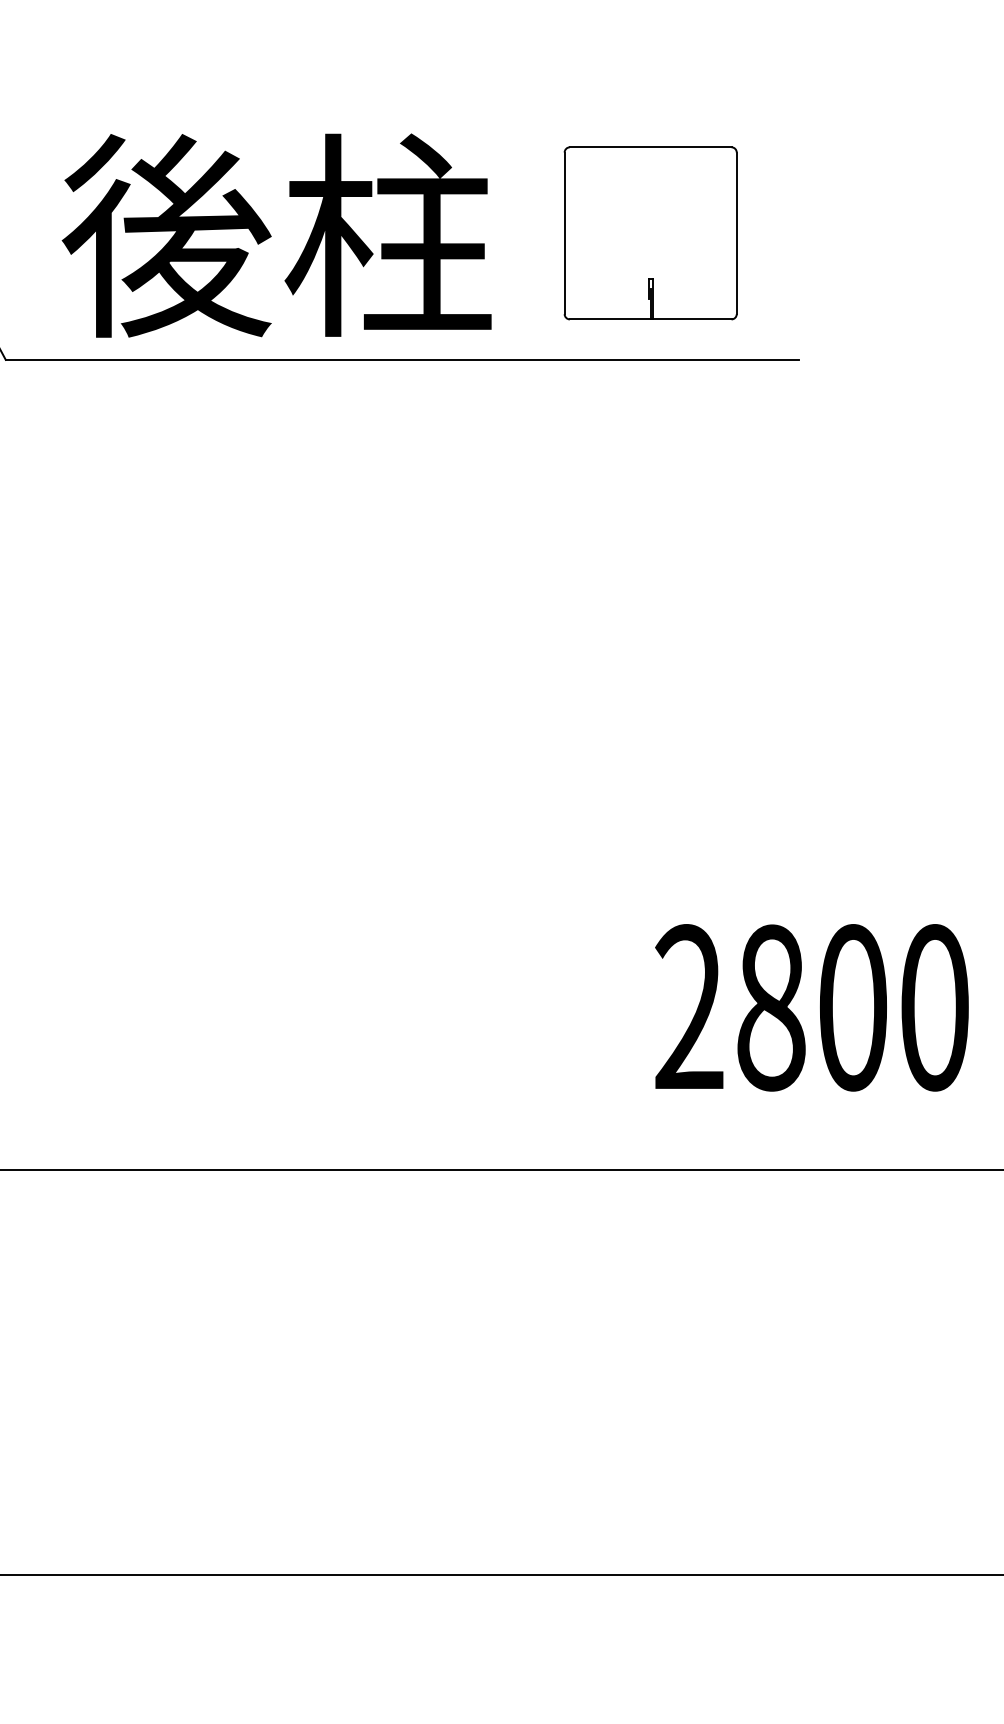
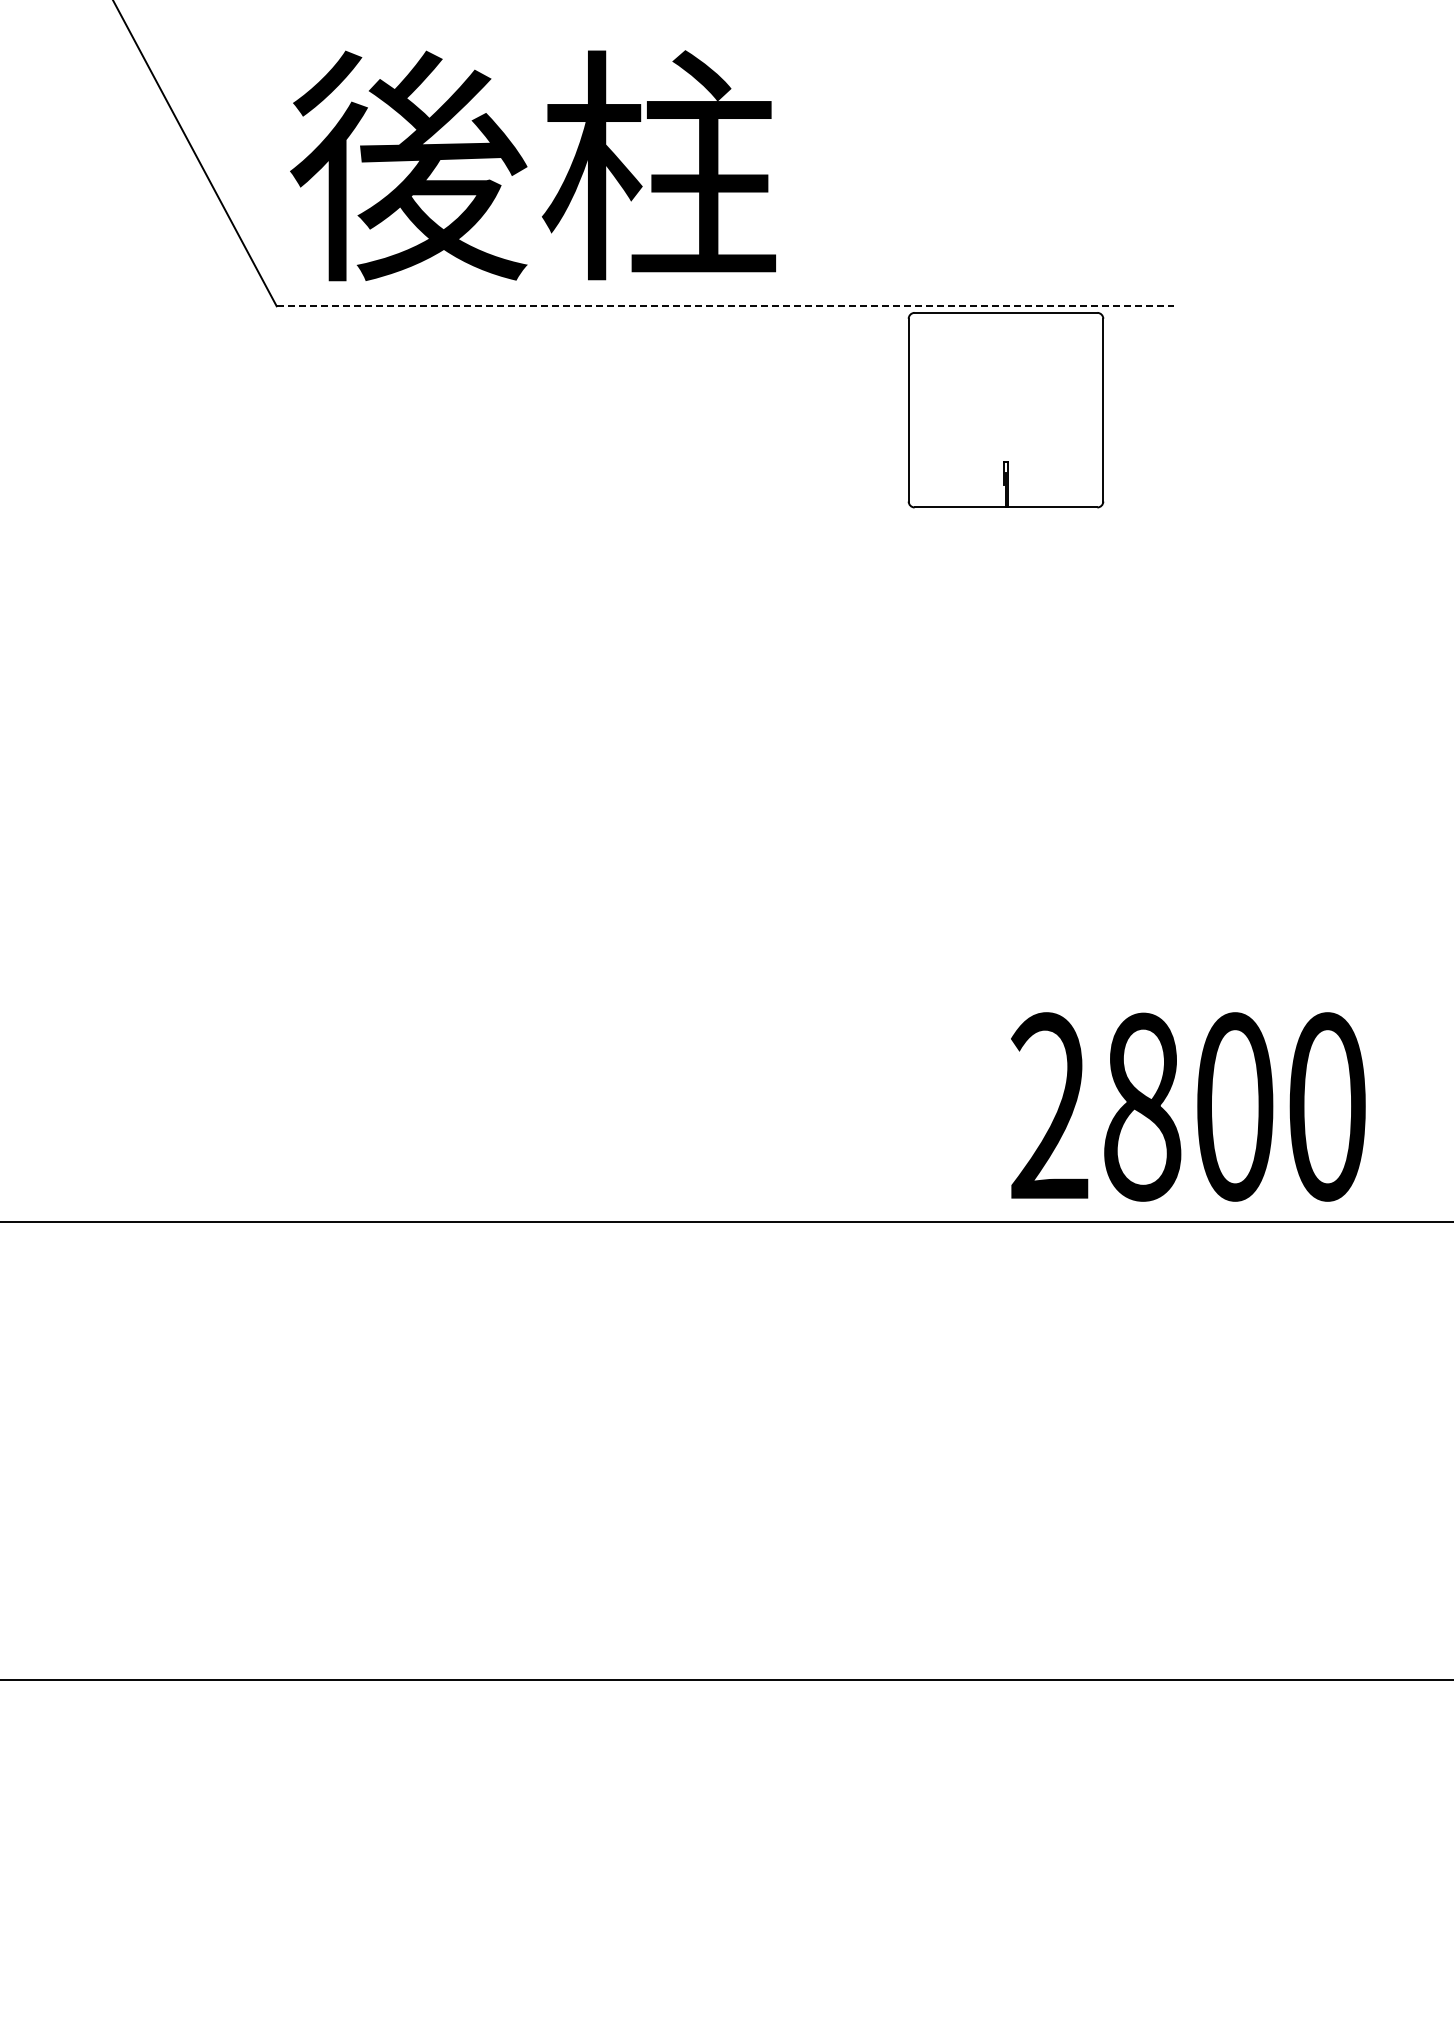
part: (650, 233) -> (1005, 410), moved
text: (276, 235) -> (532, 165), moved
line: (402, 360) -> (725, 306), solid -> dashed
text: (812, 1007) -> (1188, 1106), moved

